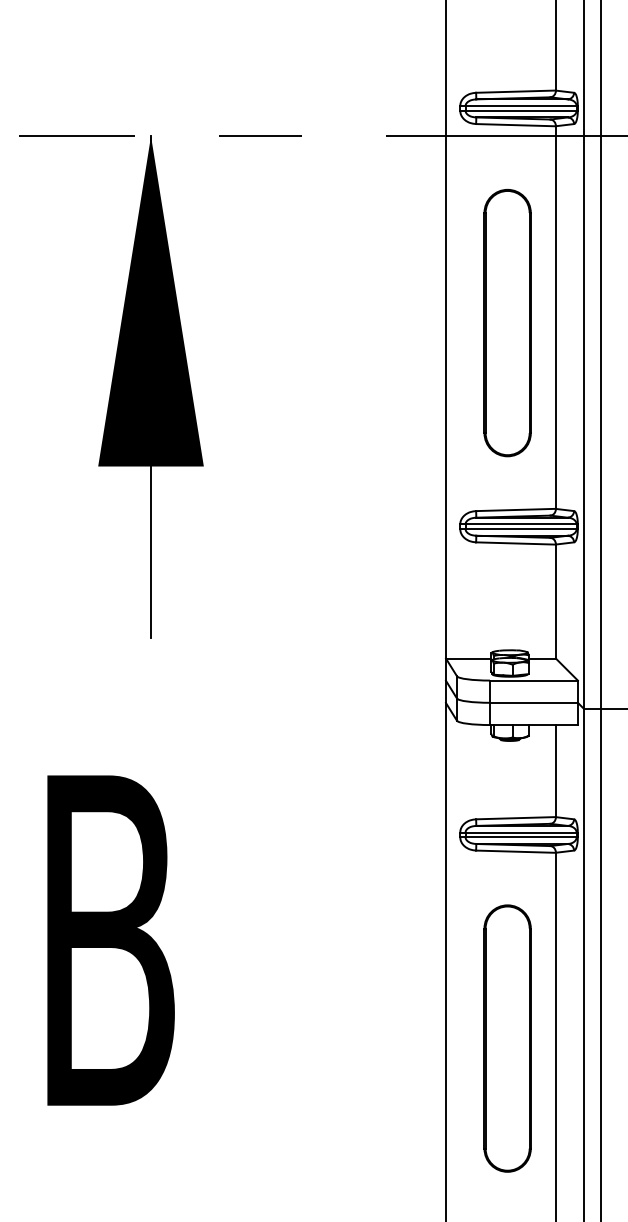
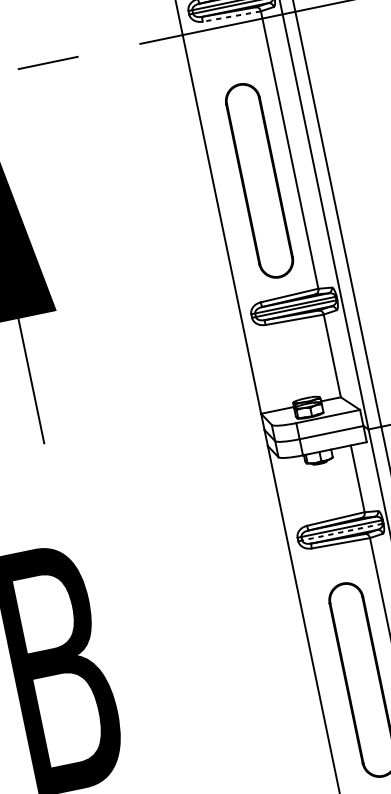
line: (516, 125) -> (232, 16), solid -> dashed
part: (507, 322) -> (259, 180), moved
line: (520, 837) -> (342, 532), solid -> dashed

